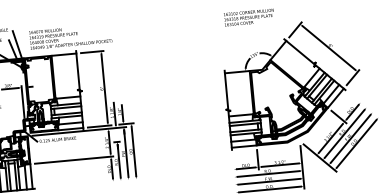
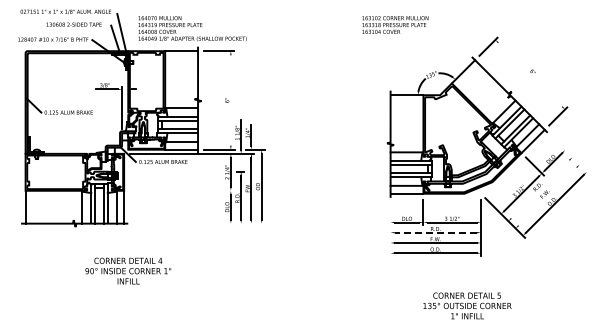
text: (249, 17) -> (395, 24), moved
line: (329, 47) -> (530, 74), removed
line: (104, 88) -> (230, 100), removed
line: (344, 134) -> (540, 189), removed
line: (350, 138) -> (547, 196), removed
line: (73, 159) -> (181, 190), removed
line: (268, 173) -> (435, 232), solid -> dashed

